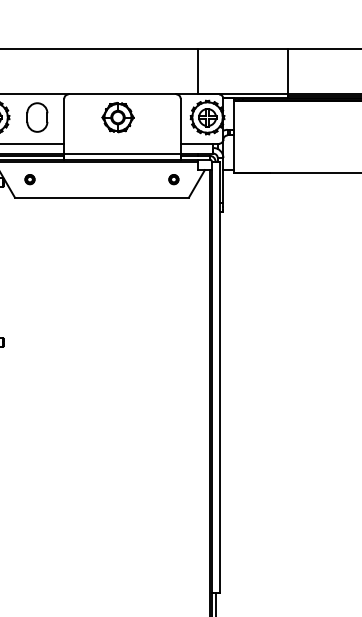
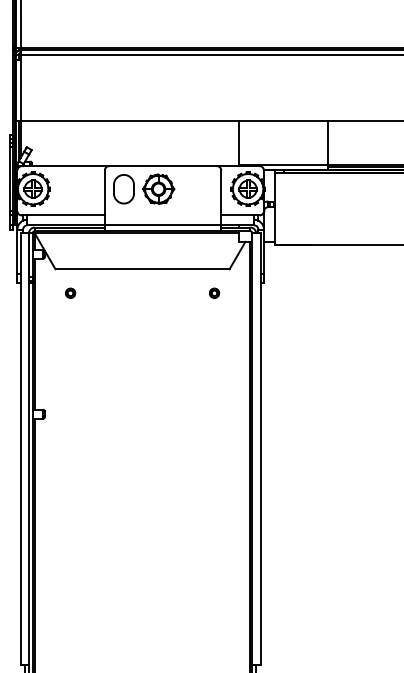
part: (36, 117) -> (123, 189), moved
part: (29, 178) -> (70, 292), moved
part: (173, 178) -> (214, 292), moved

